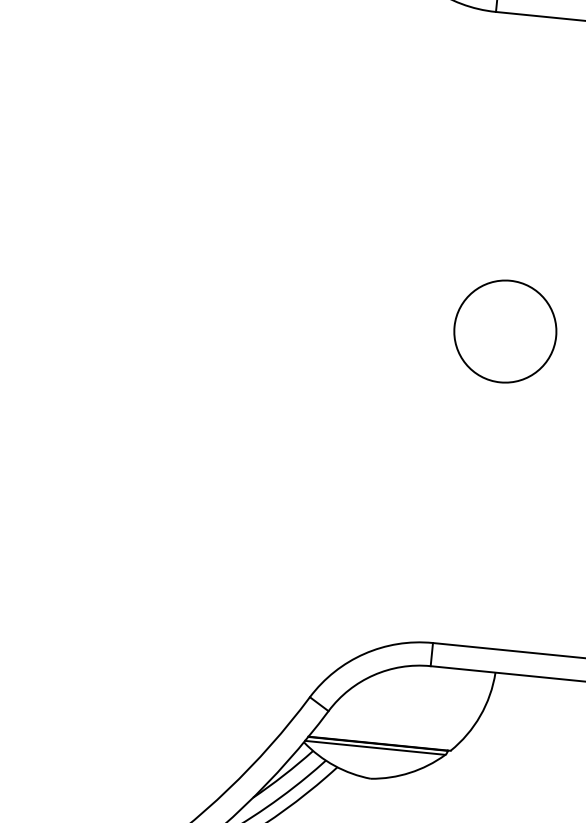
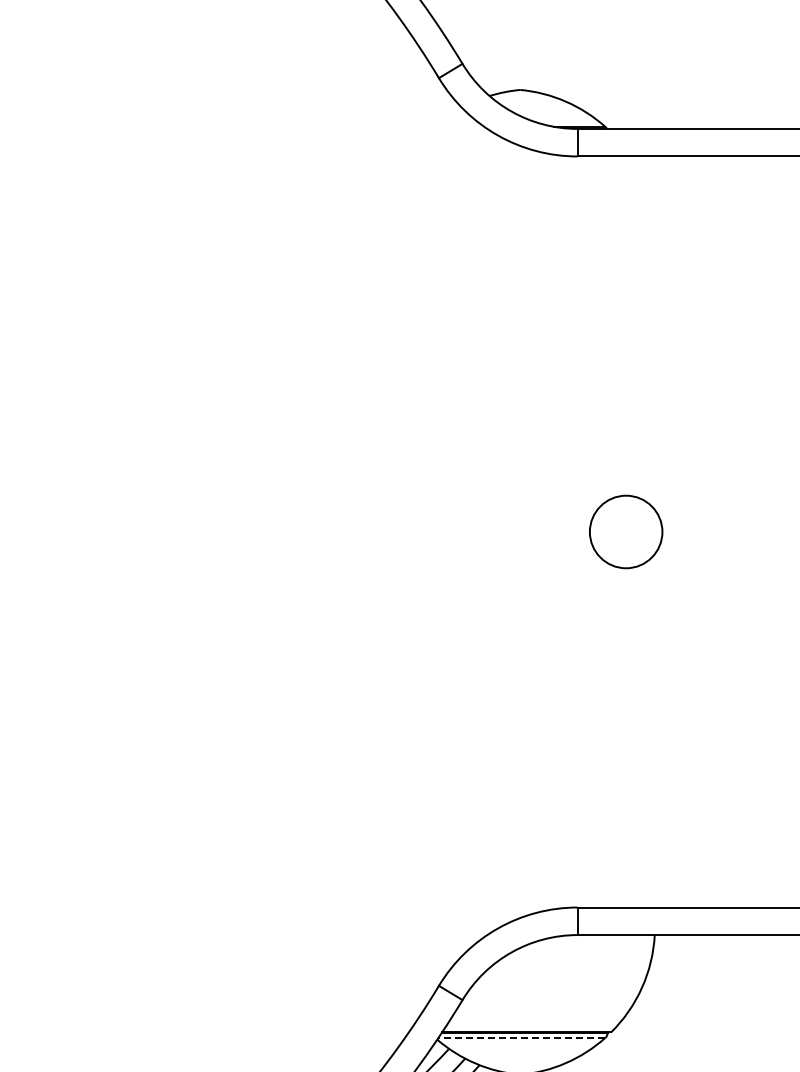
circle: (504, 331) -> (625, 531), size x0.6
line: (374, 747) -> (521, 1037), solid -> dashed

